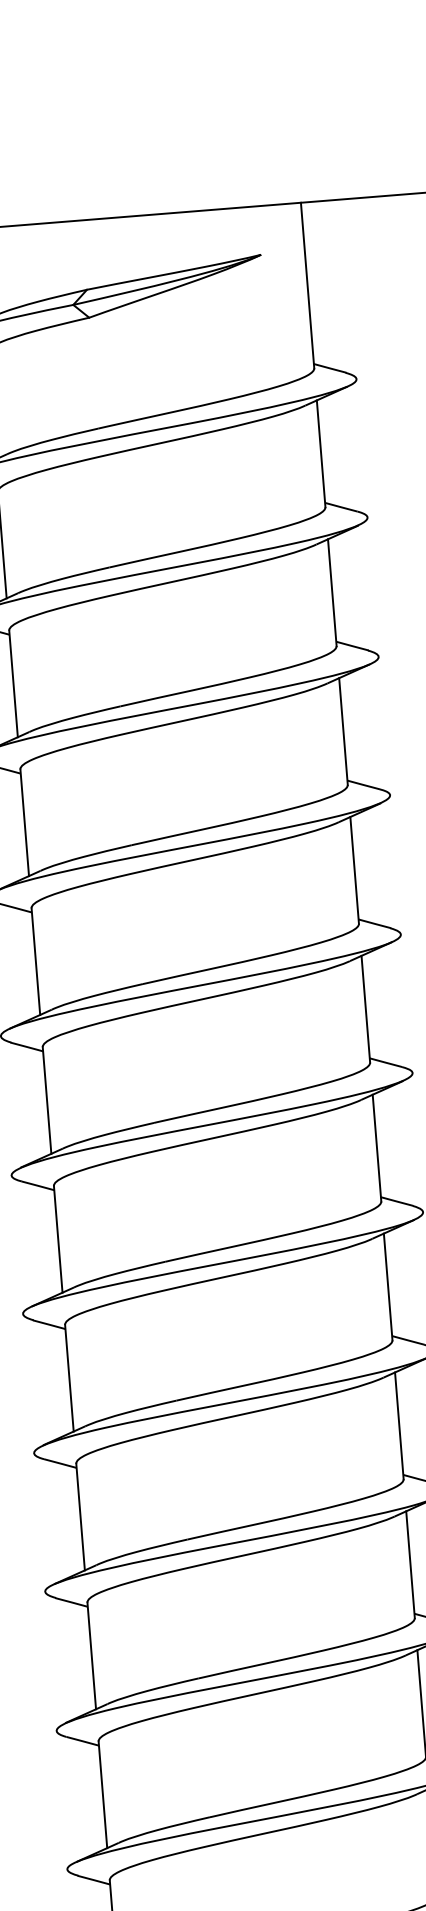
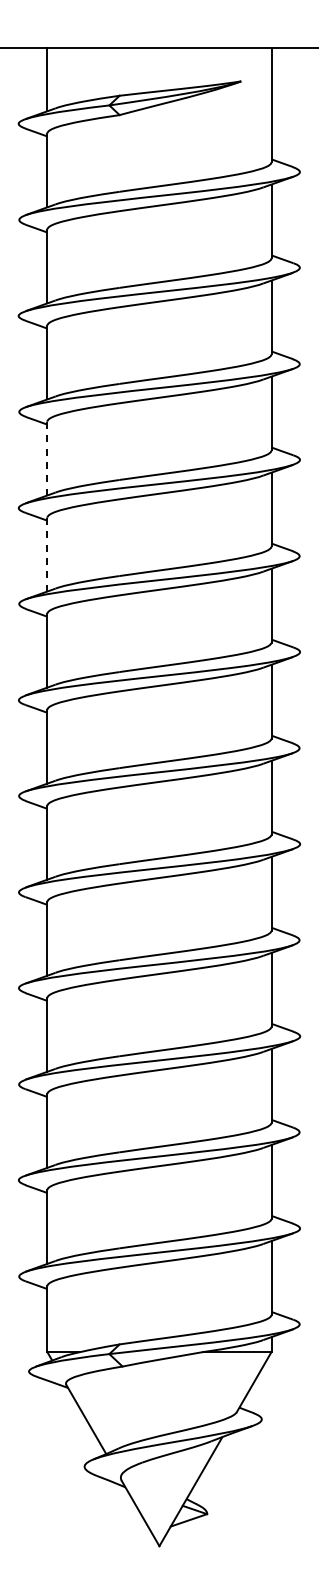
line: (24, 822) -> (47, 458), solid -> dashed
line: (36, 961) -> (47, 554), solid -> dashed

